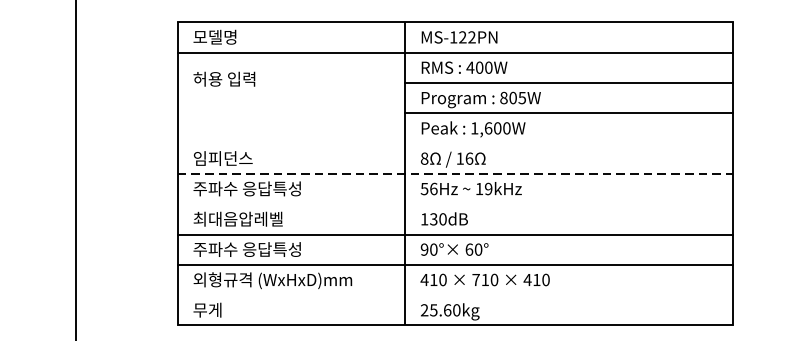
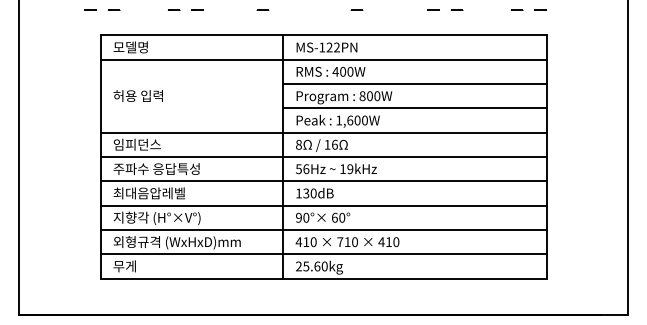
text: (223, 79) -> (137, 96), moved
text: (522, 98) -> (377, 96), 805W -> 800W
line: (455, 143) -> (323, 132), added
line: (455, 174) -> (323, 157), dashed -> solid
line: (455, 204) -> (323, 181), added
text: (247, 250) -> (156, 218), 주파수 응답특성 -> 지향각 (H°×V°)
line: (455, 295) -> (323, 254), added

